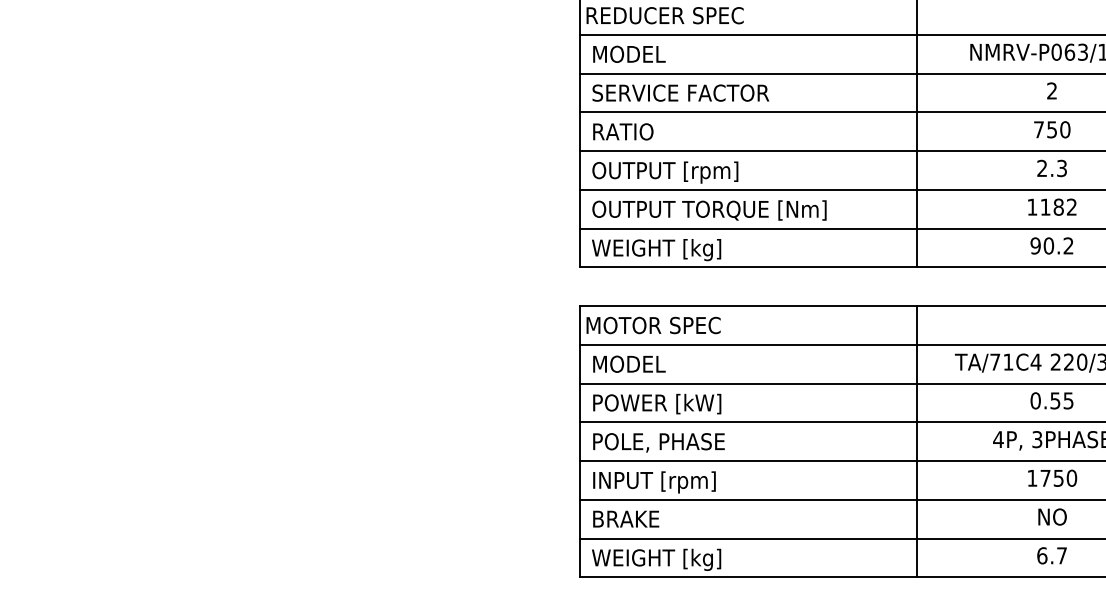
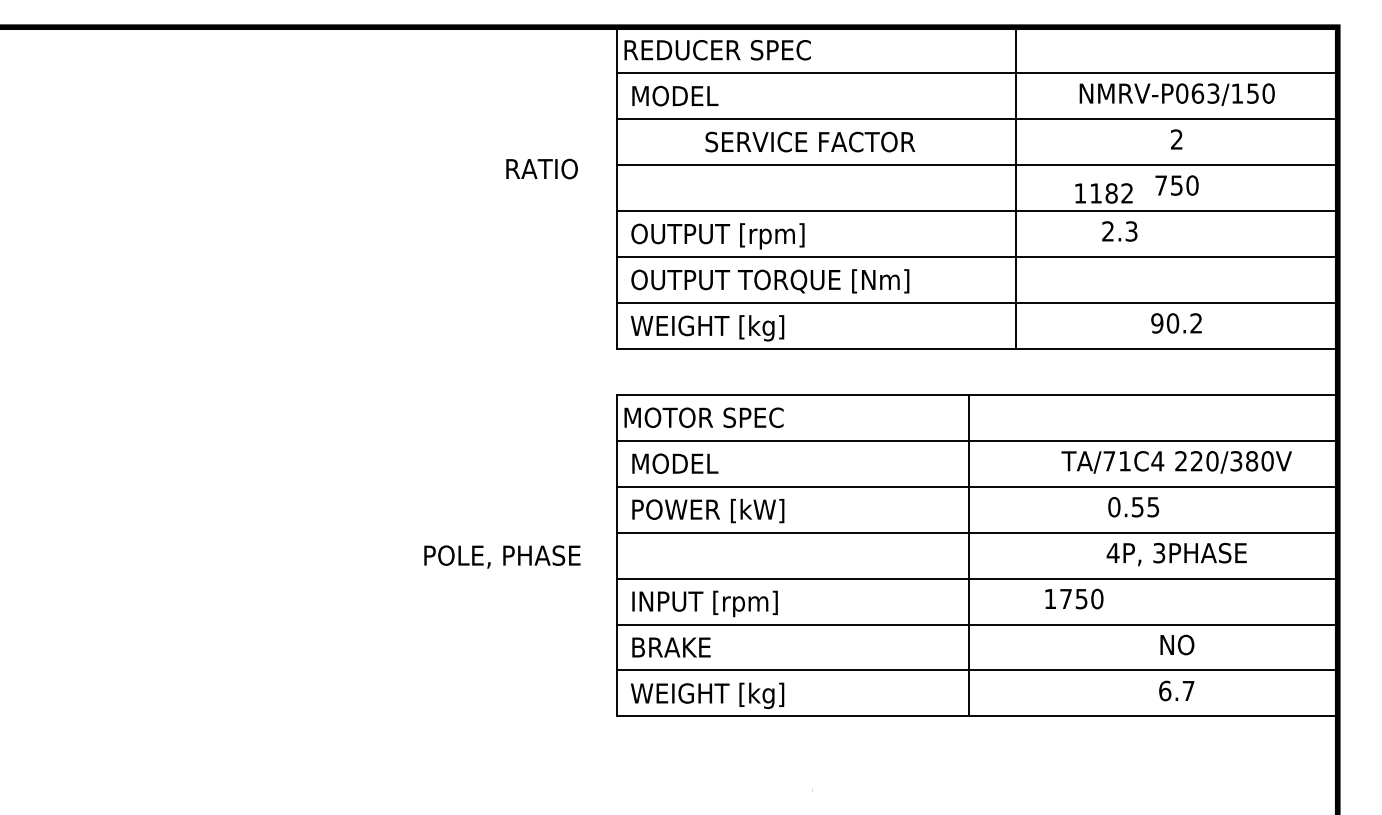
text: (680, 92) -> (810, 141), moved
text: (622, 131) -> (541, 168), moved
text: (1051, 168) -> (1119, 231), moved
text: (1051, 207) -> (1103, 193), moved
text: (1051, 401) -> (1133, 507), moved
line: (916, 441) -> (969, 555), moved
text: (659, 442) -> (502, 556), moved
text: (1052, 477) -> (1074, 598), moved

